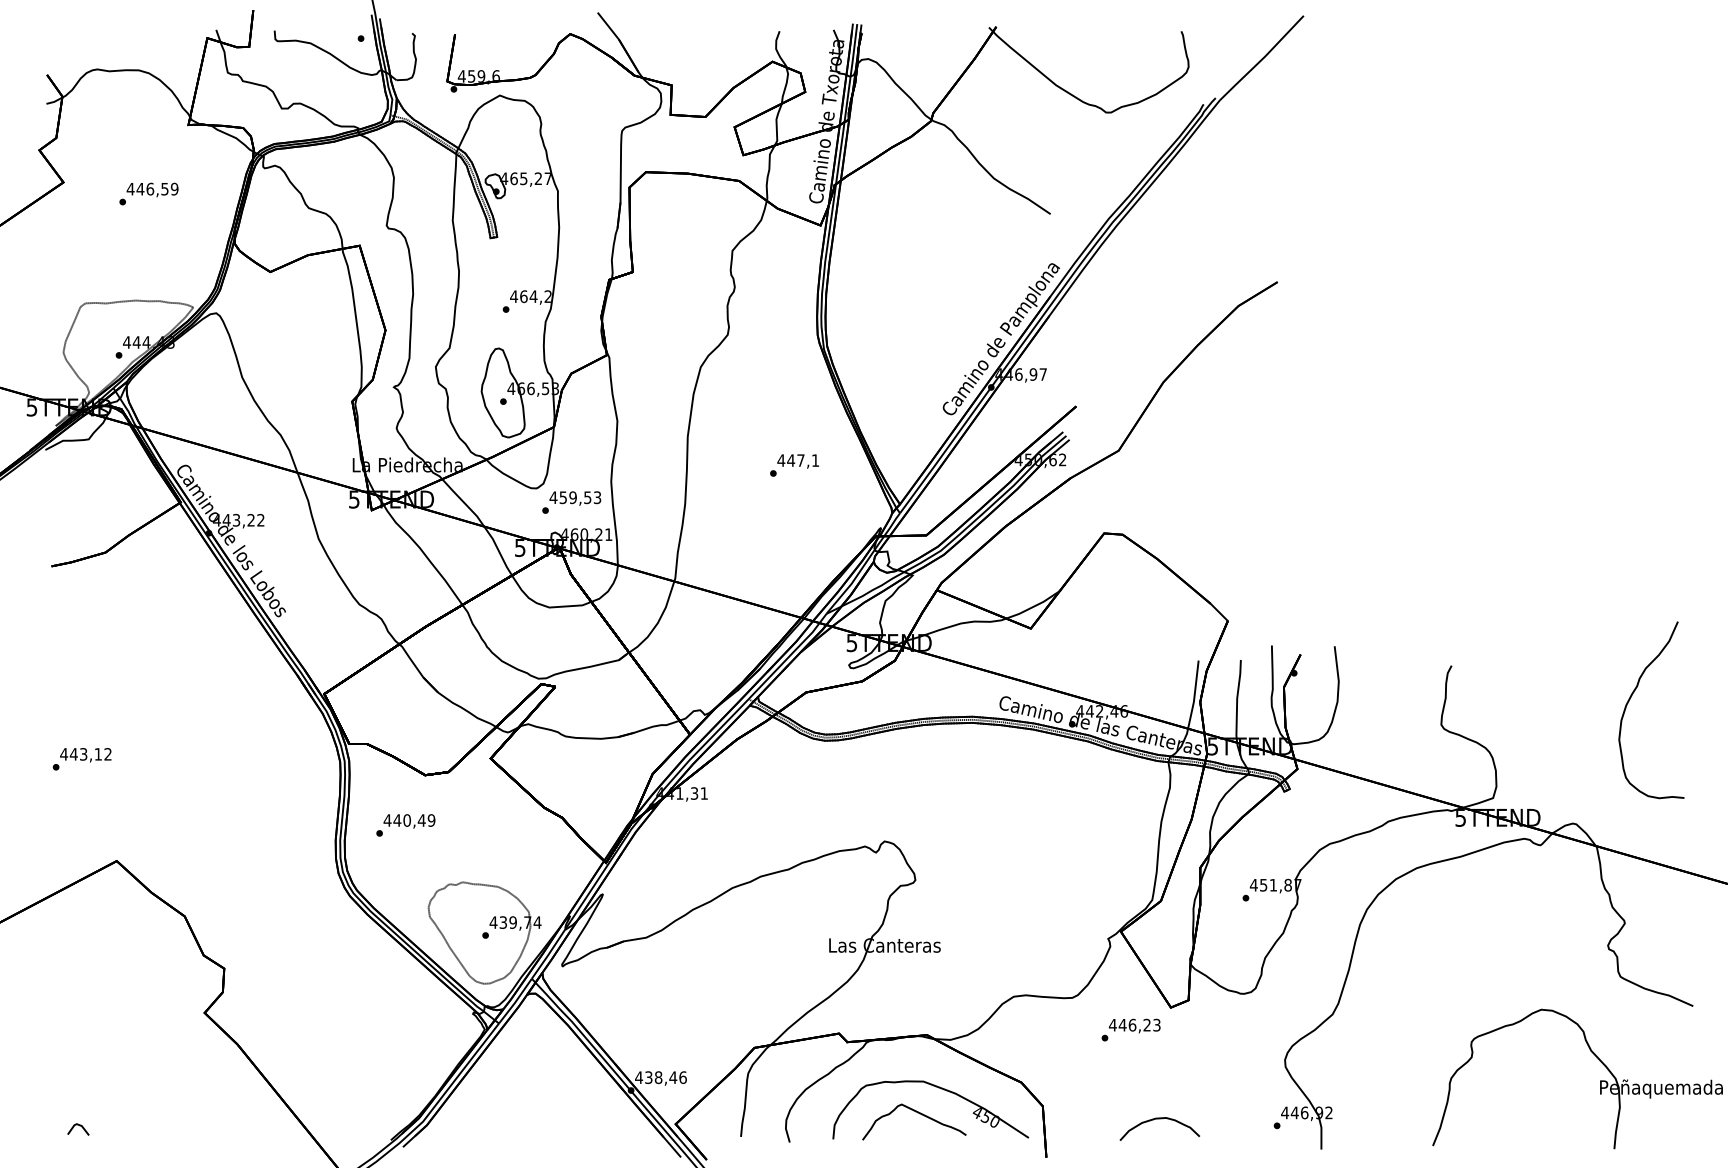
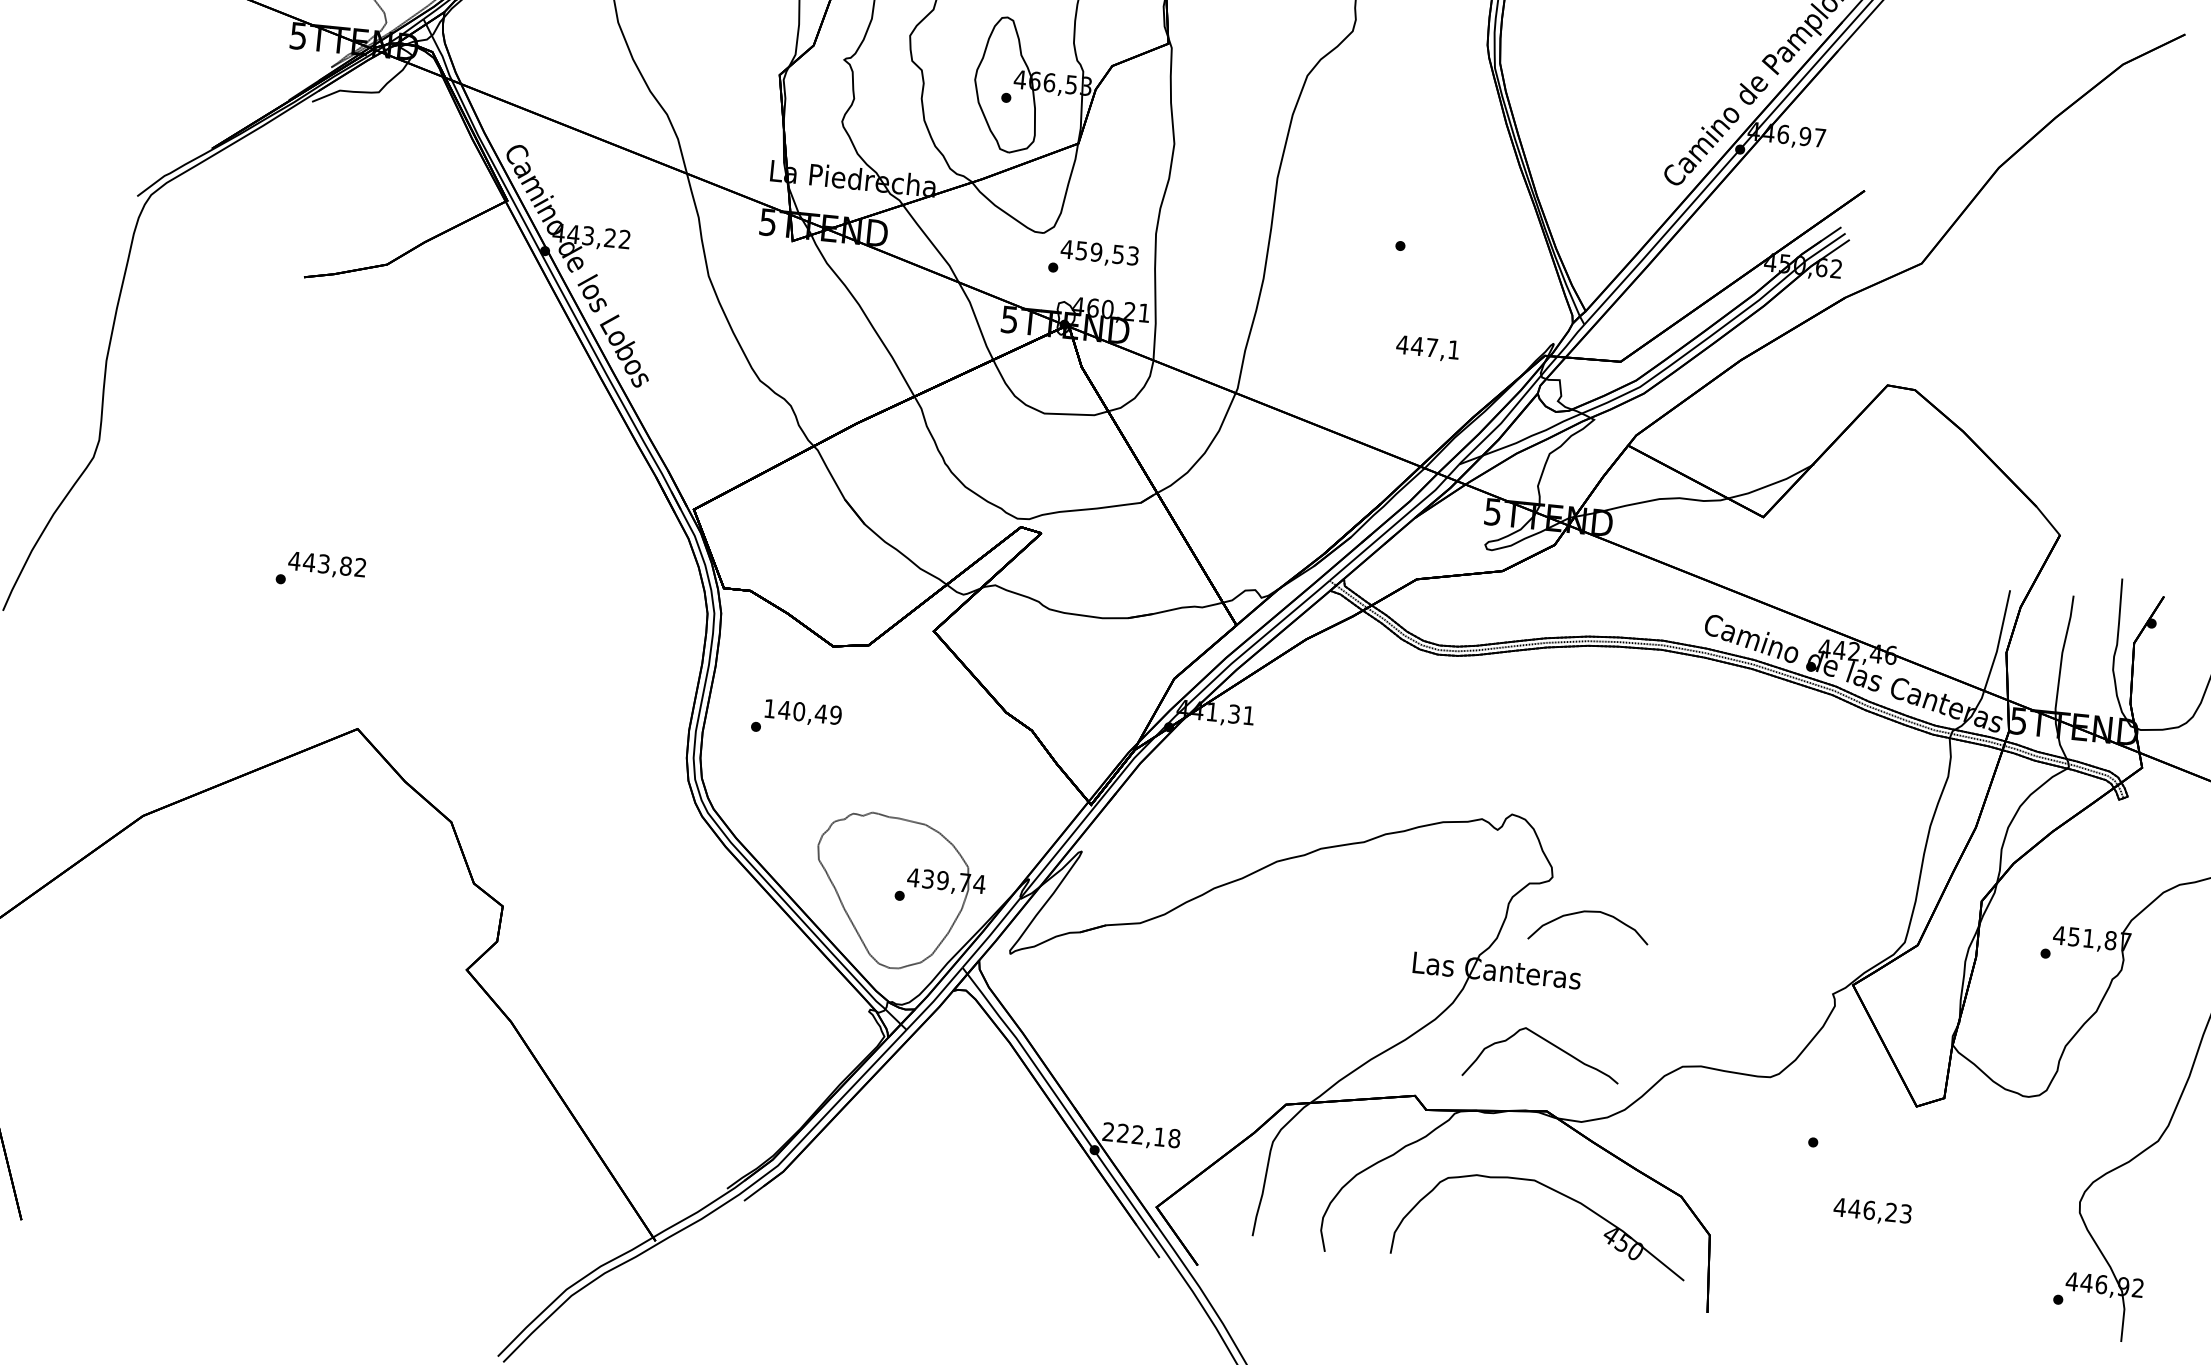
text: (797, 461) -> (1426, 348), moved
text: (98, 754) -> (346, 566), 443,12 -> 443,82
text: (387, 820) -> (769, 708), 440,49 -> 140,49
text: (1134, 1025) -> (1872, 1211), moved
text: (660, 1077) -> (1140, 1134), 438,46 -> 222,18
curve: (917, 1113) -> (1548, 1043), moved
curve: (1159, 1119) -> (1589, 913), moved
line: (79, 1126) -> (262, 1121), removed

